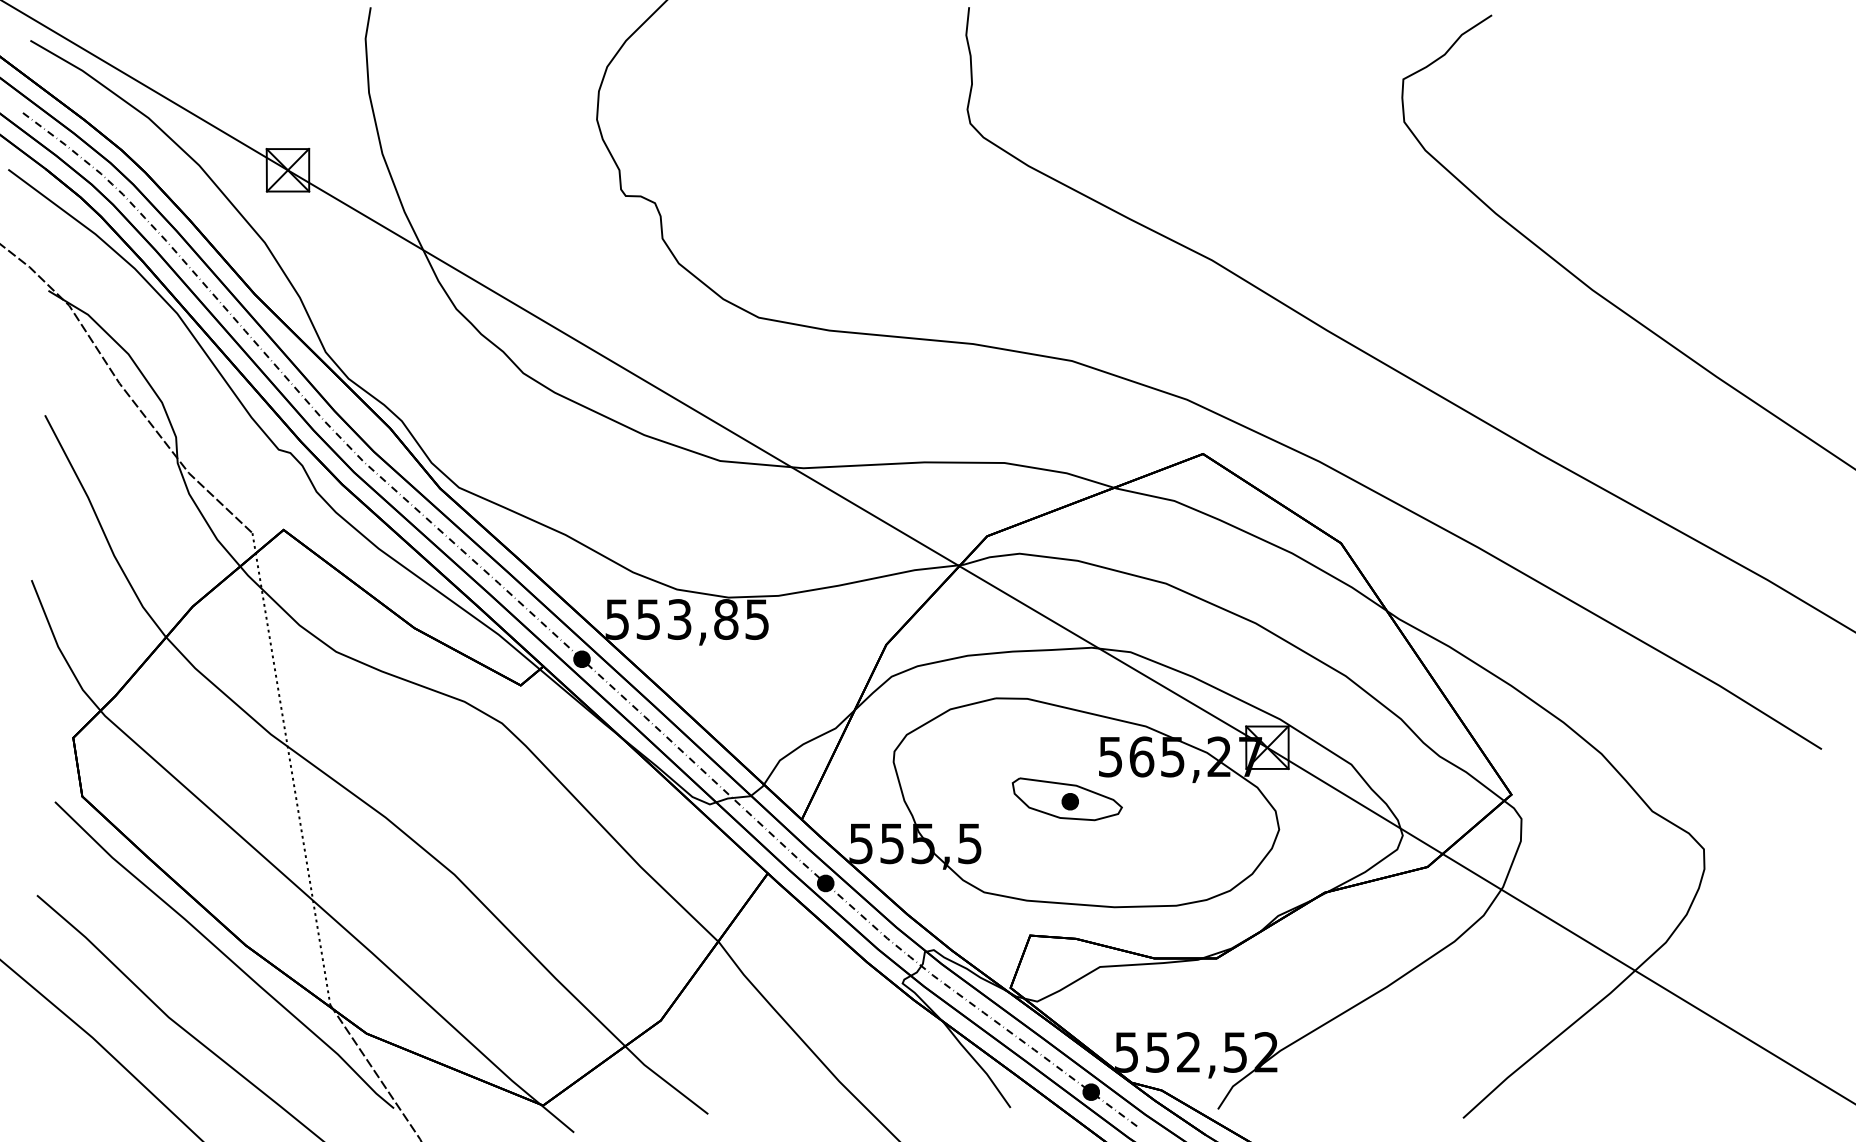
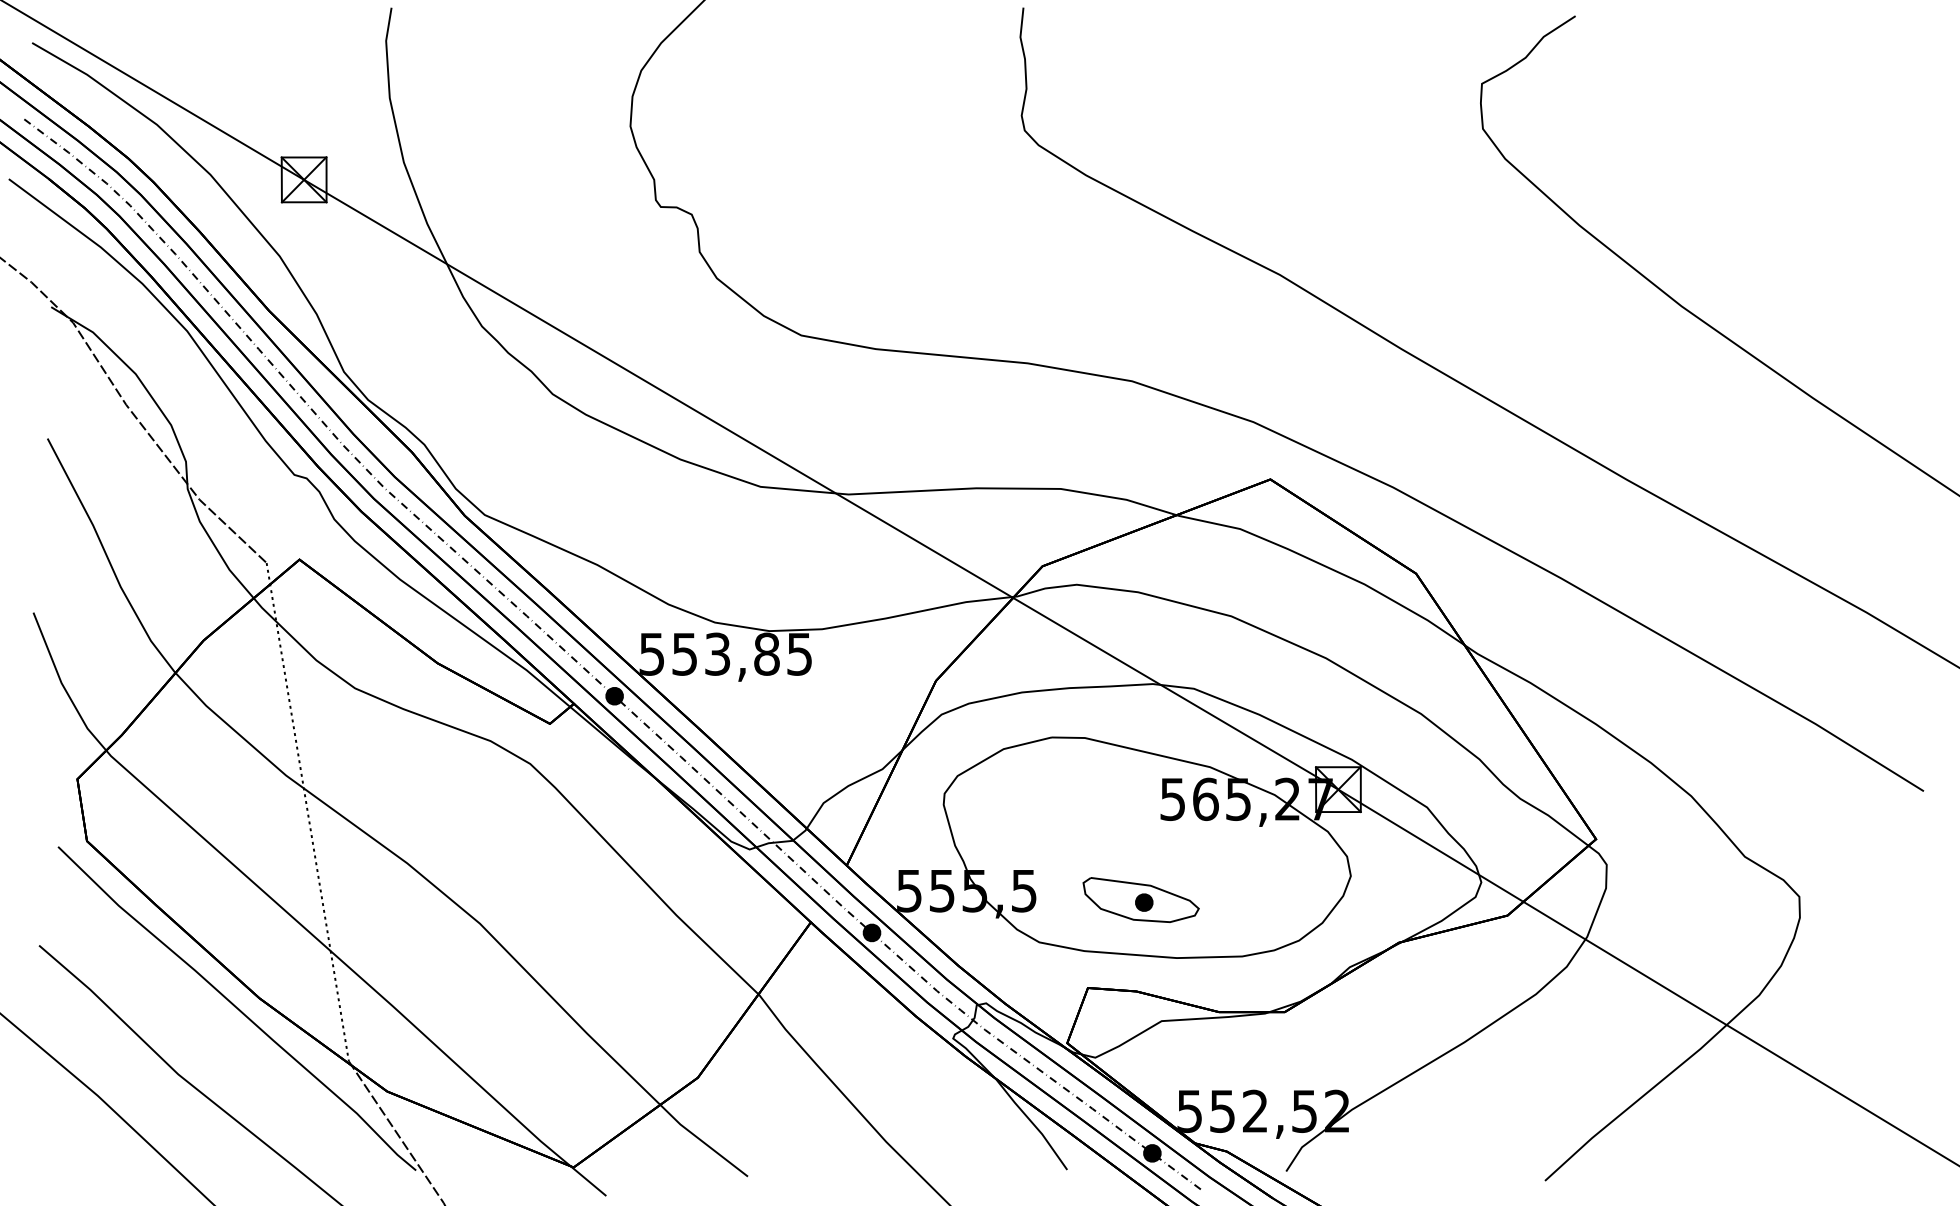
part: (1066, 798) -> (1140, 899), moved

